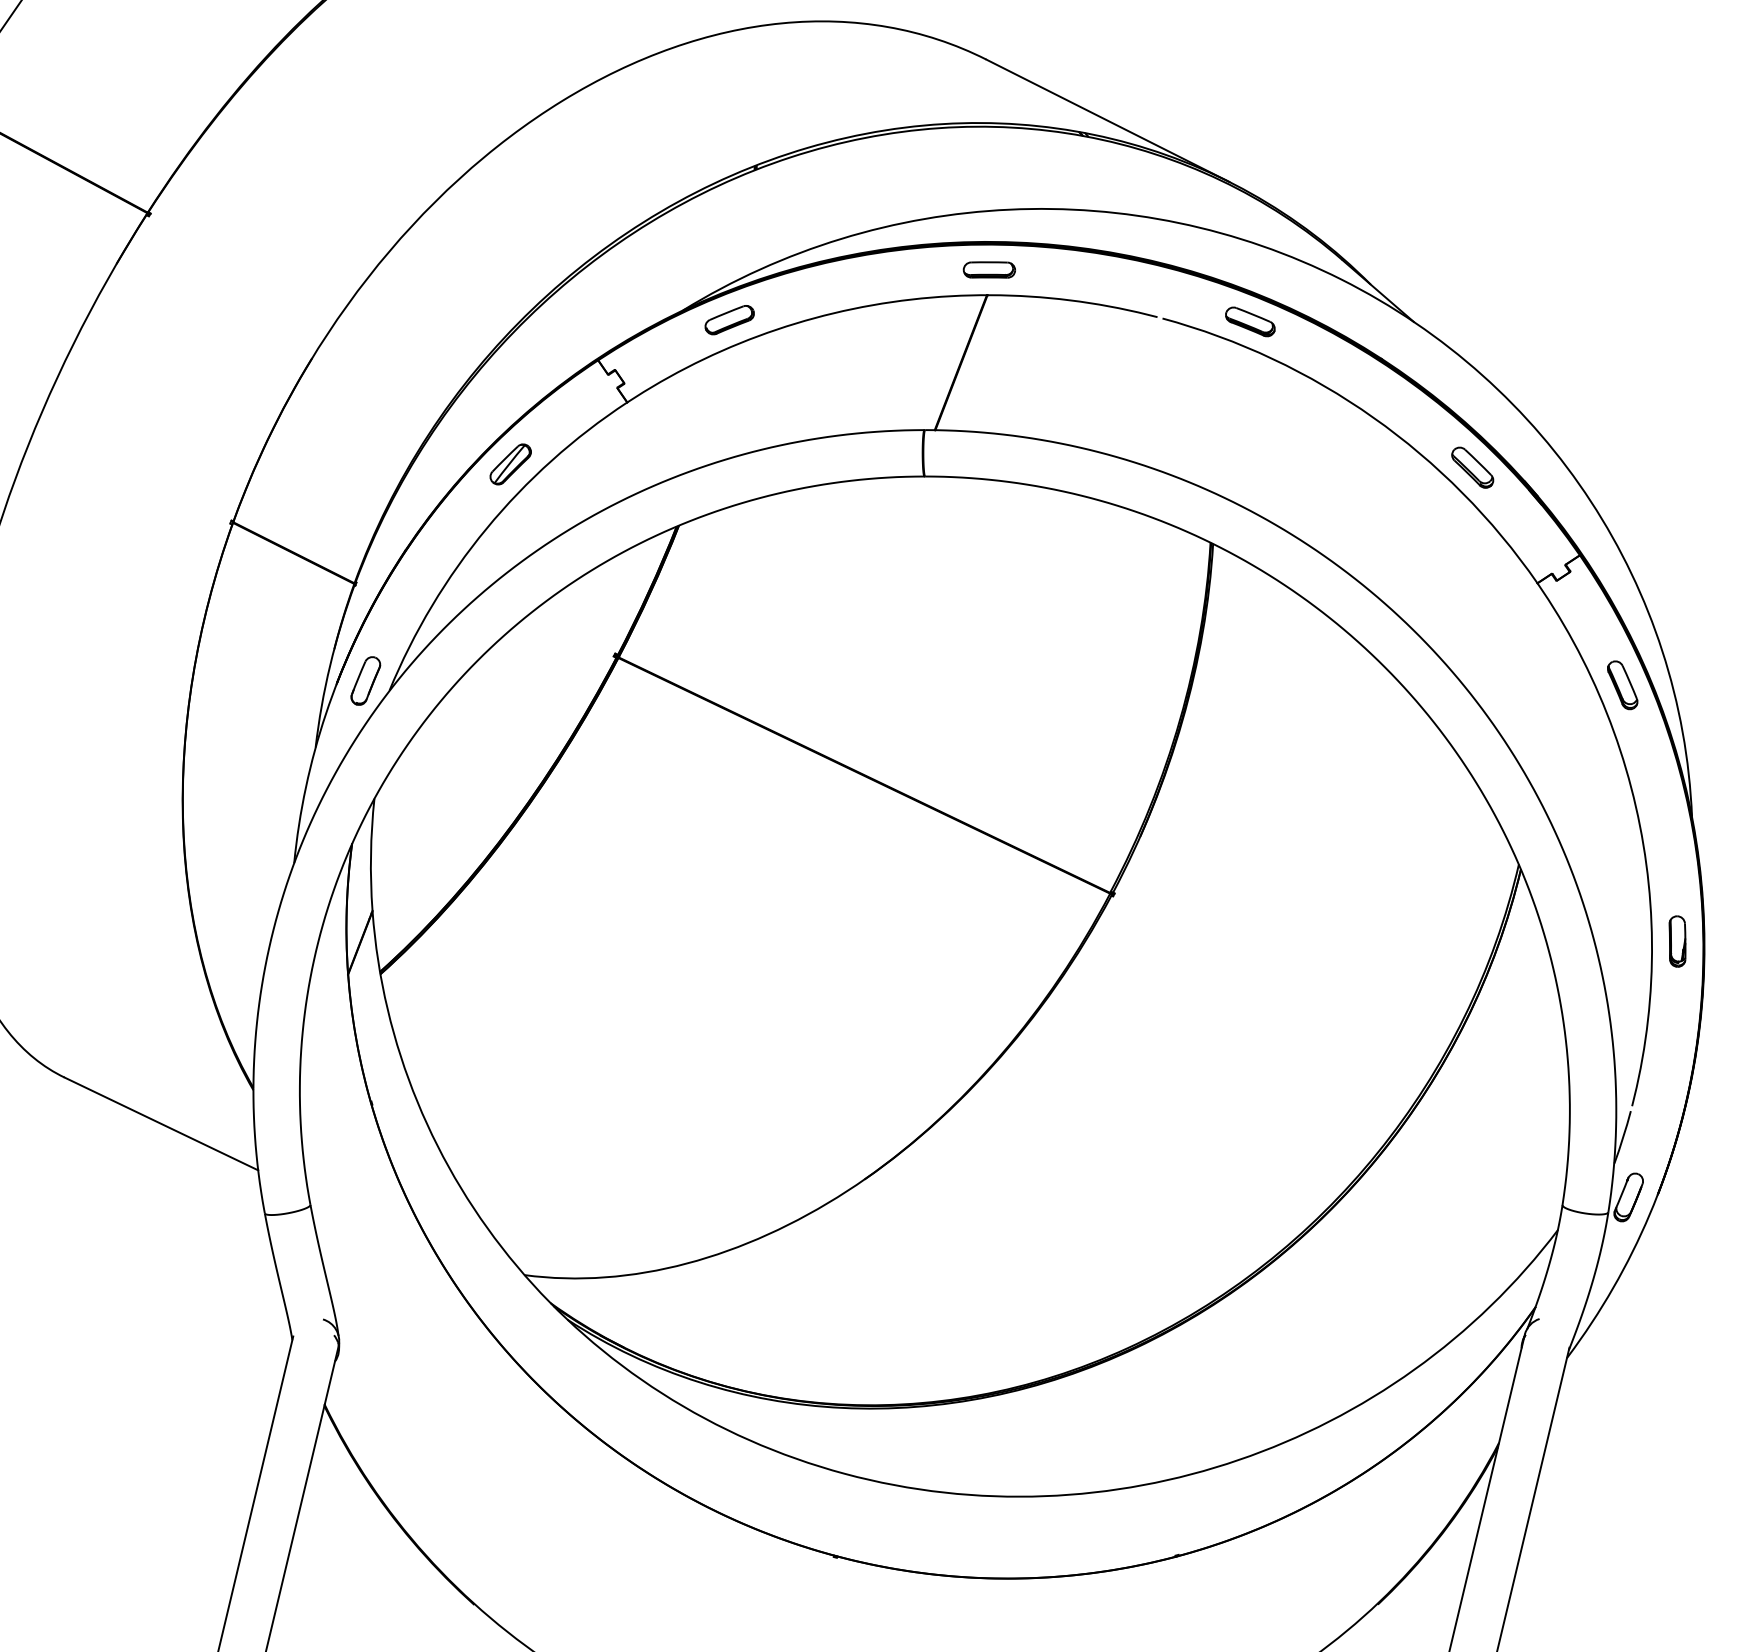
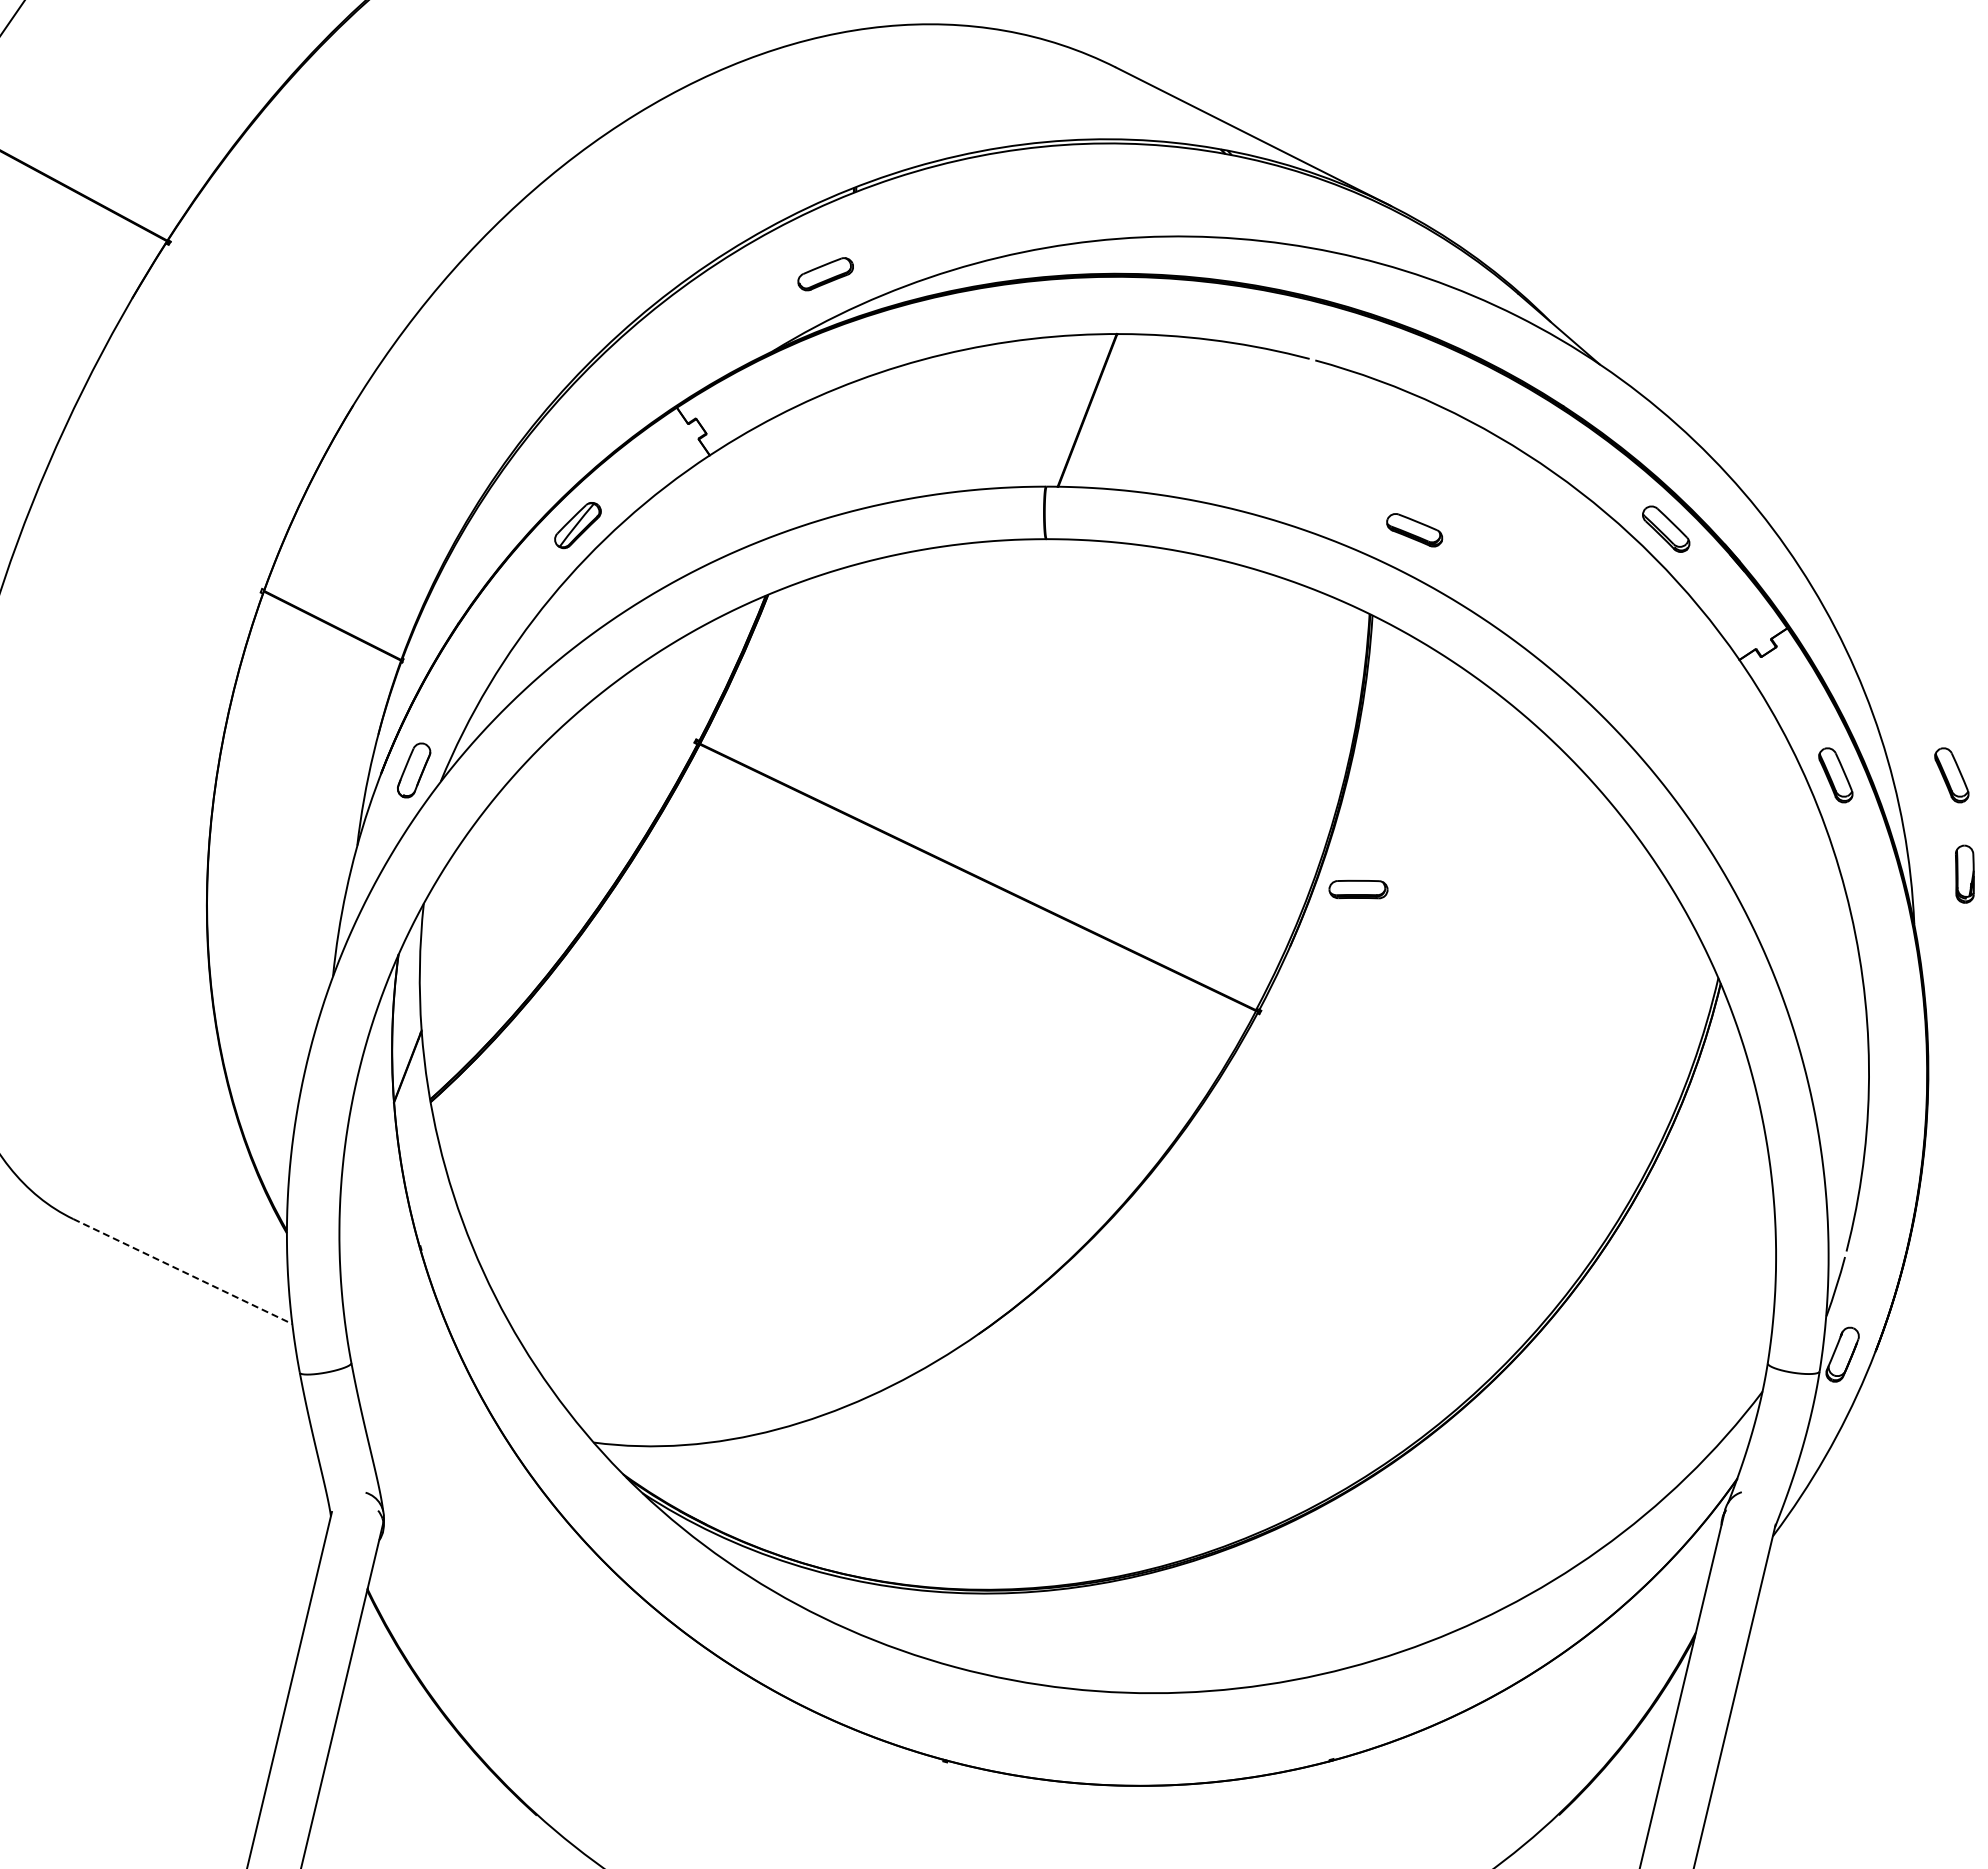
part: (989, 269) -> (1358, 889), moved
part: (729, 320) -> (825, 274), moved
part: (1250, 322) -> (1414, 530), moved
part: (1724, 685) -> (1951, 775), added
part: (1677, 940) -> (1964, 873), moved
line: (162, 1123) -> (183, 1271), solid -> dashed

